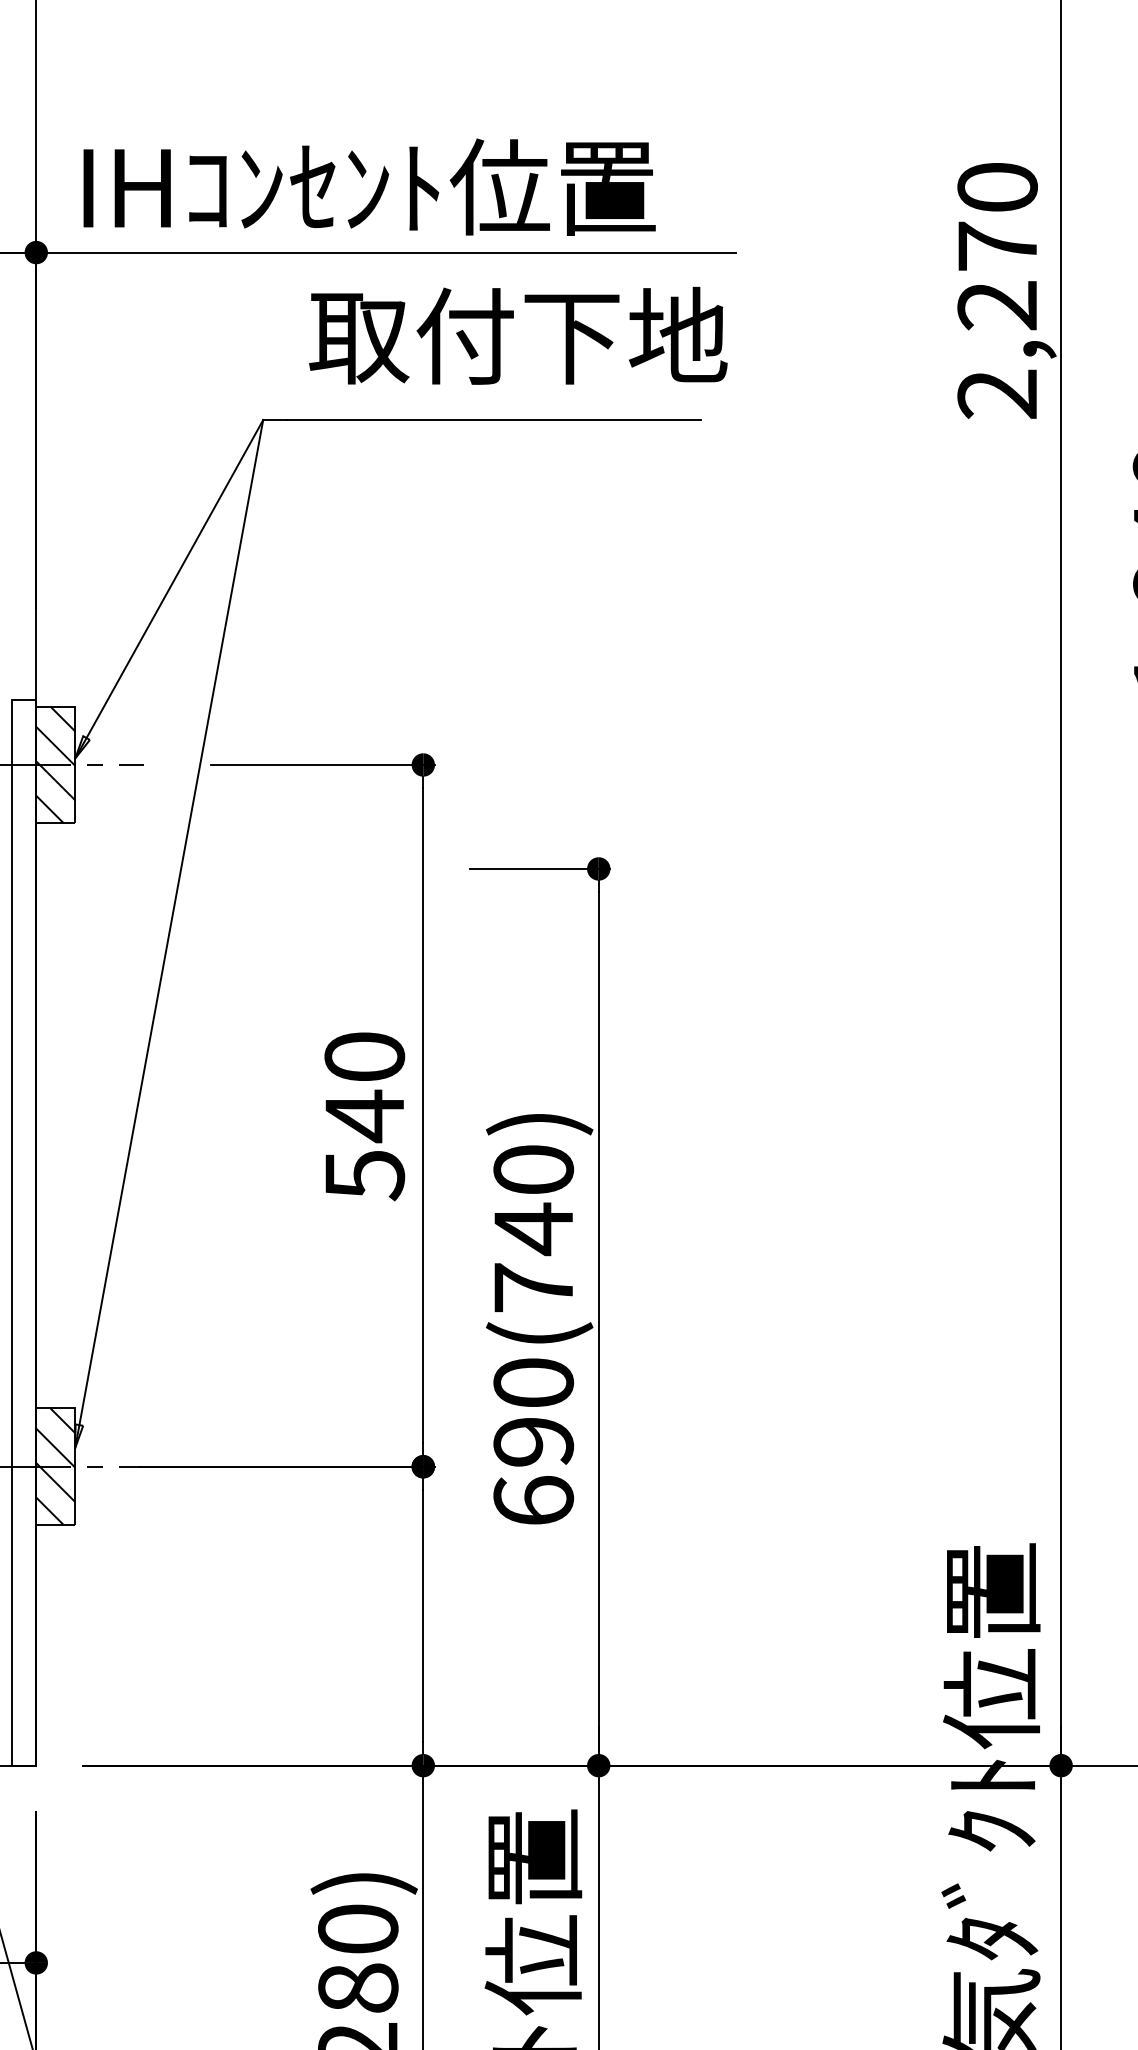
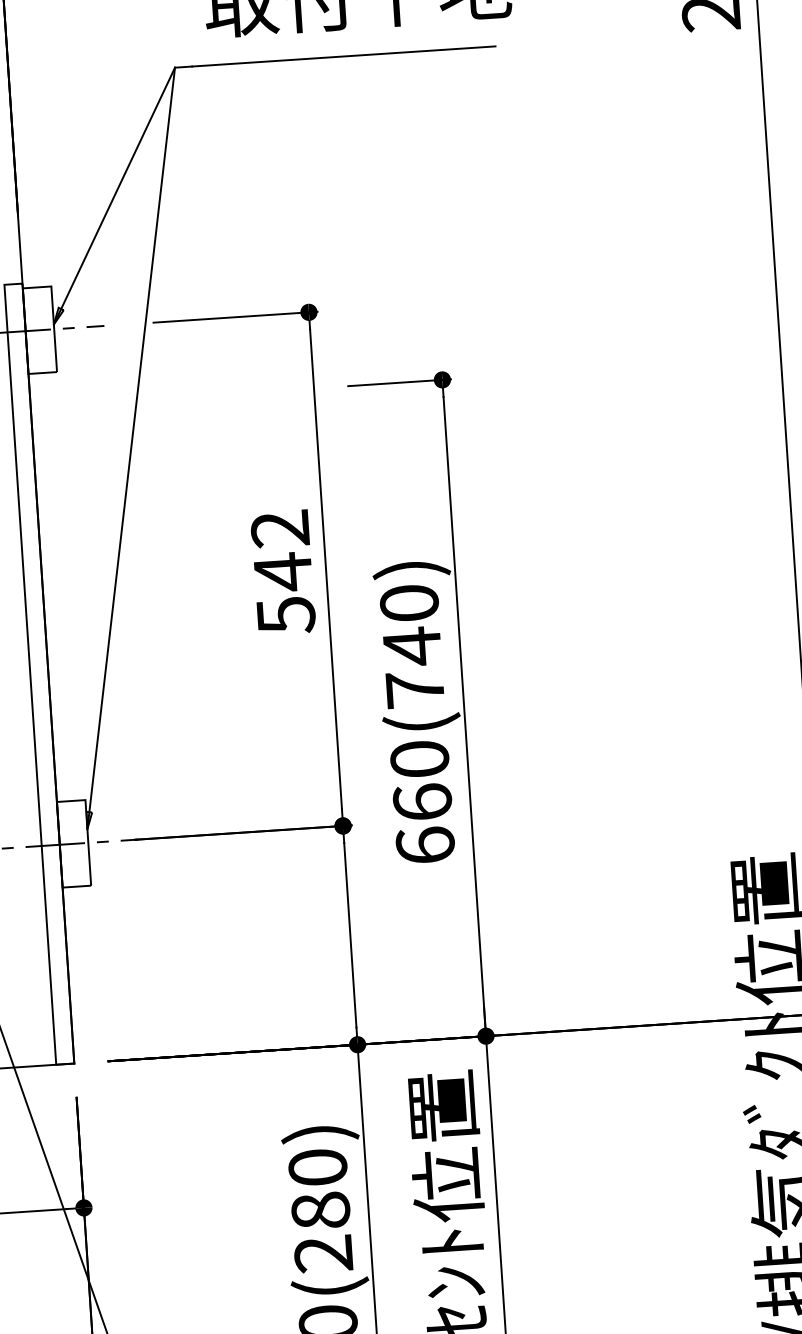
hatch: (55, 764) -> (39, 329), removed
text: (364, 1056) -> (280, 528), 540 -> 542
text: (533, 1441) -> (422, 802), 690(740) -> 660(740)
hatch: (55, 1466) -> (73, 843), removed

